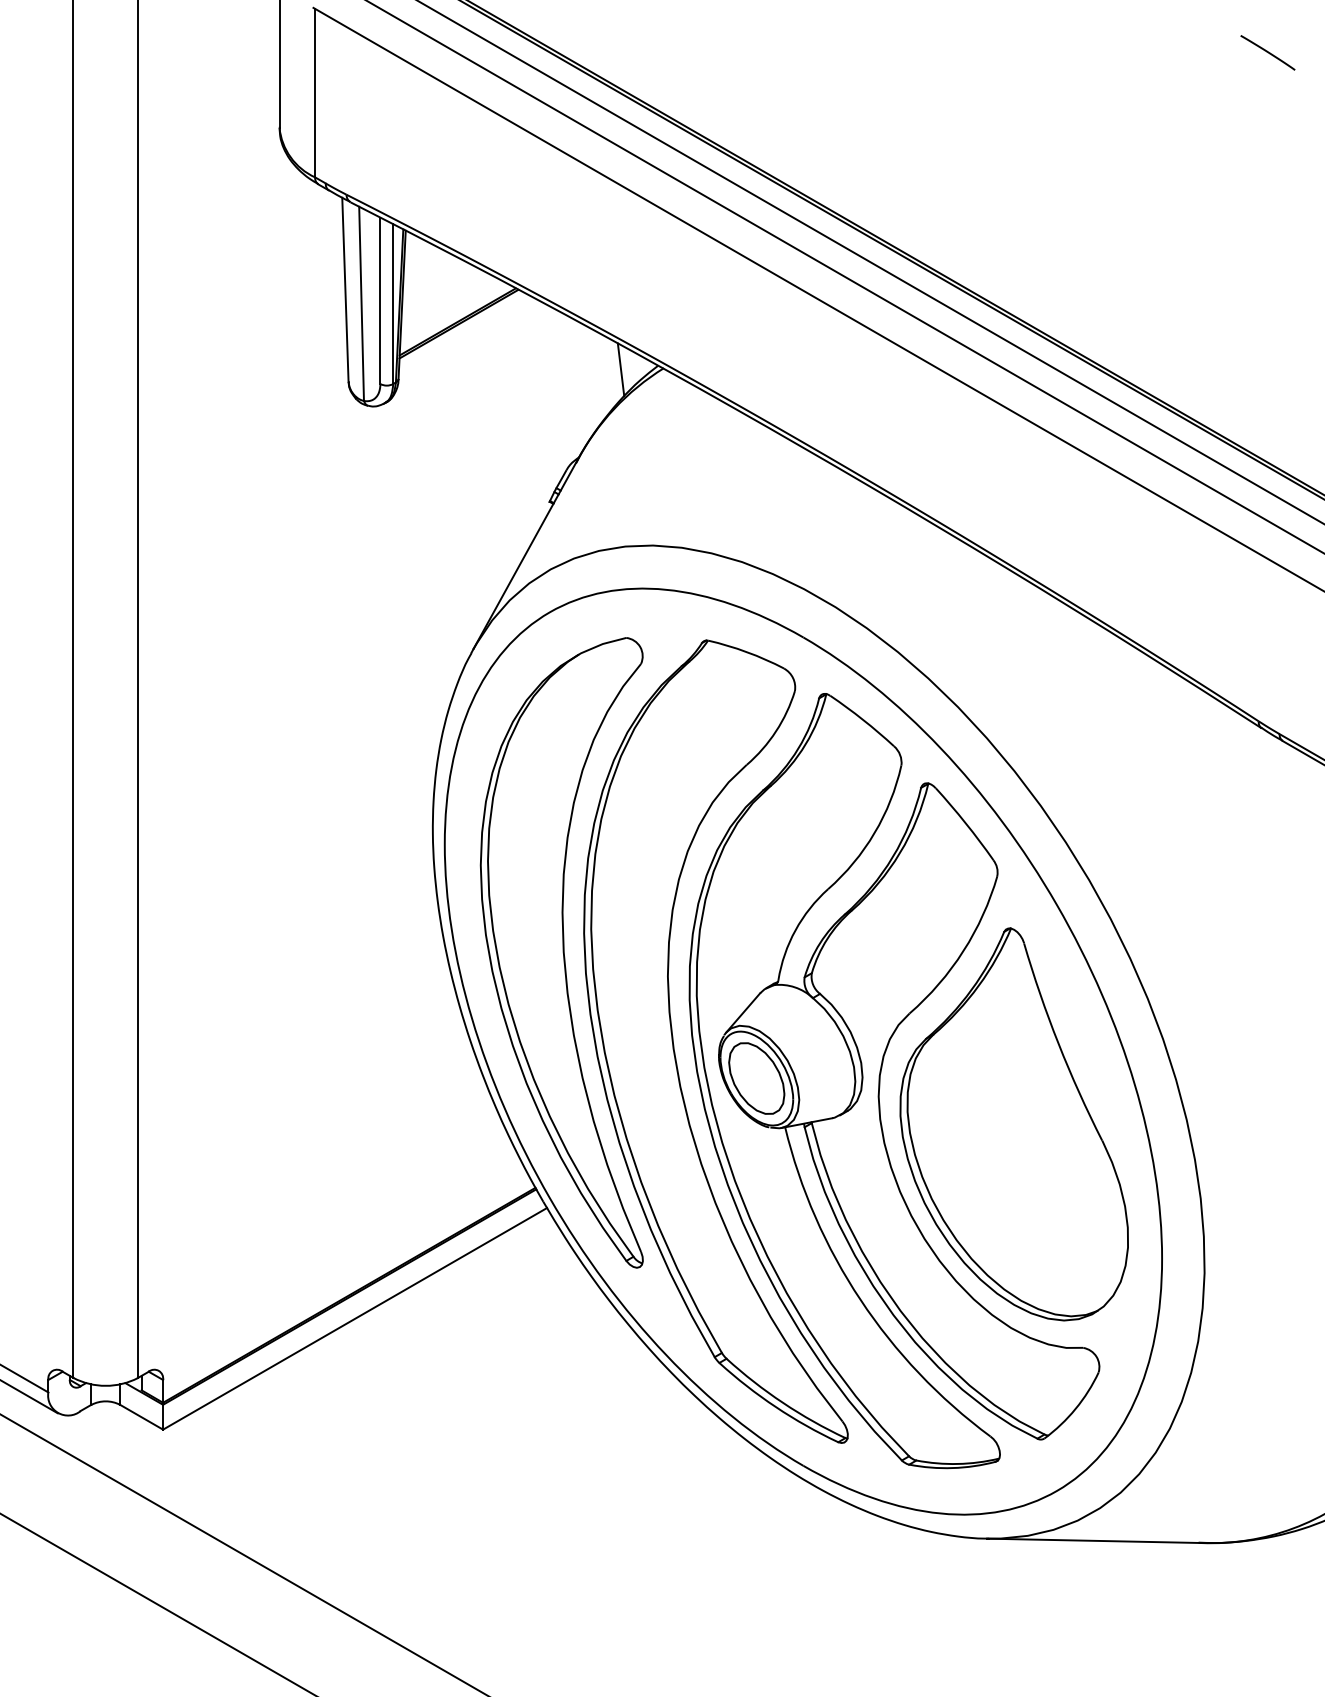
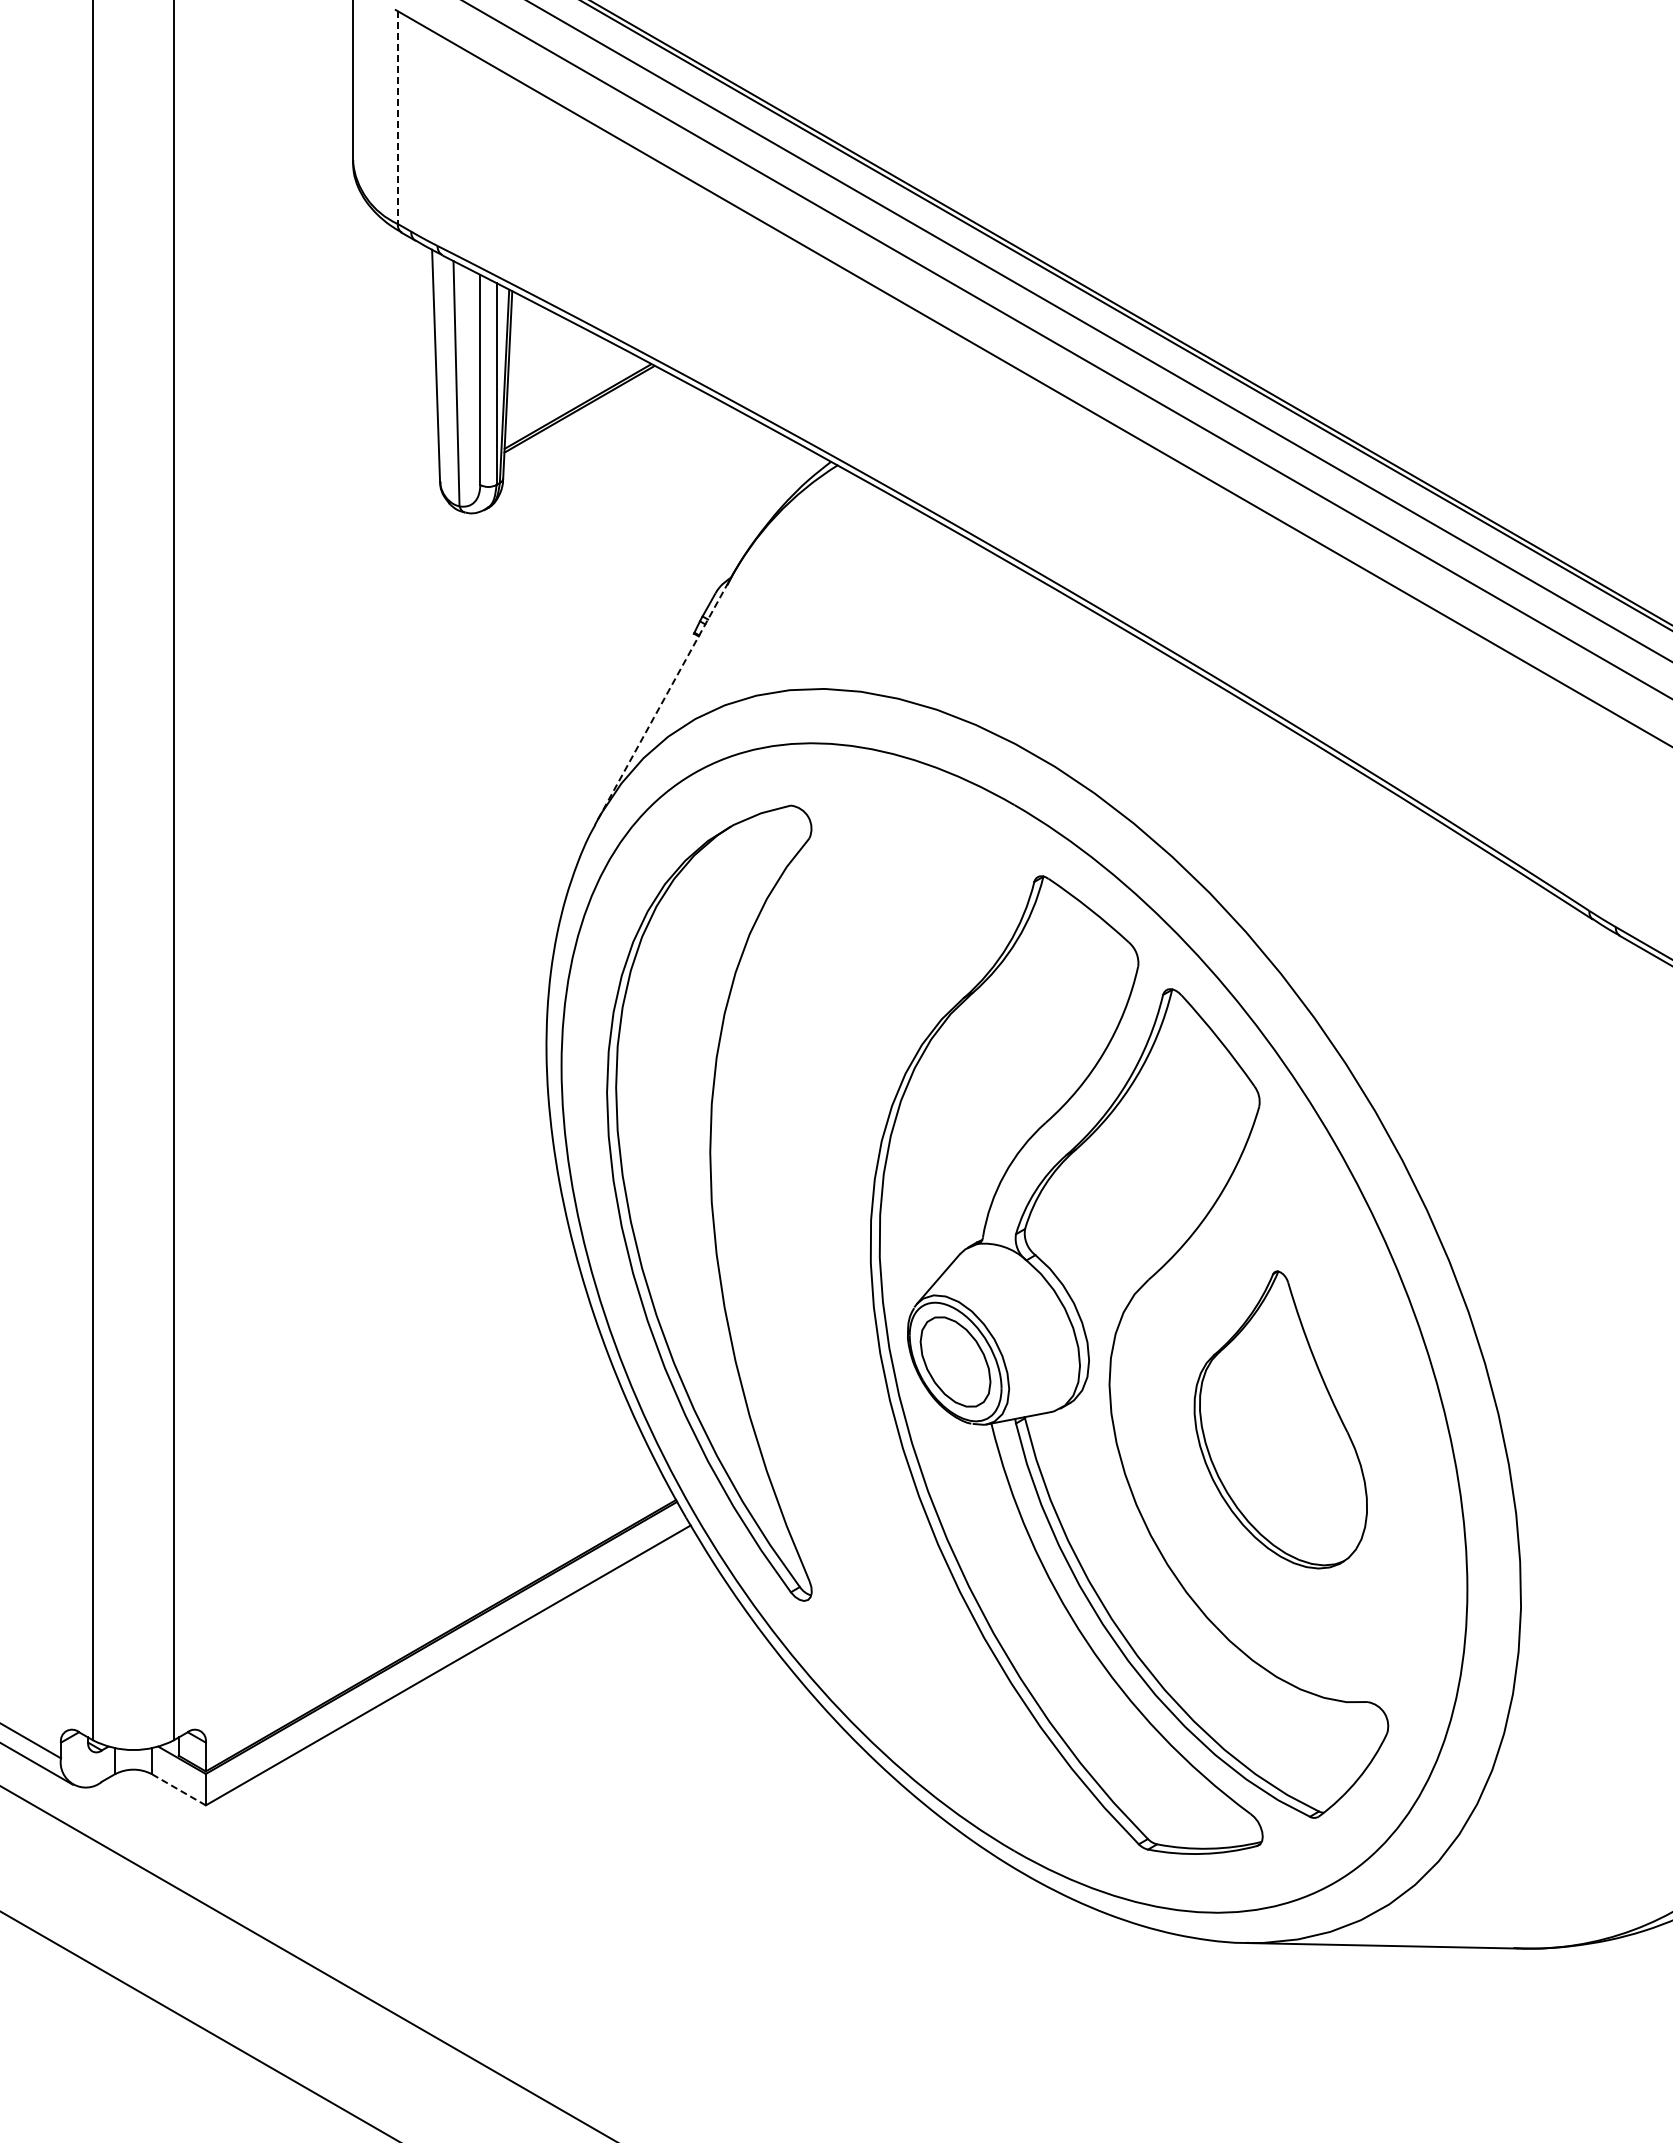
curve: (1267, 52) -> (1600, 66), removed
line: (314, 93) -> (397, 118), solid -> dashed
line: (621, 369) -> (784, 466), removed
line: (525, 554) -> (663, 700), solid -> dashed
part: (674, 1046) -> (851, 1321), removed
part: (1014, 1124) -> (1280, 1419), size x0.6
line: (141, 1417) -> (178, 1789), solid -> dashed

